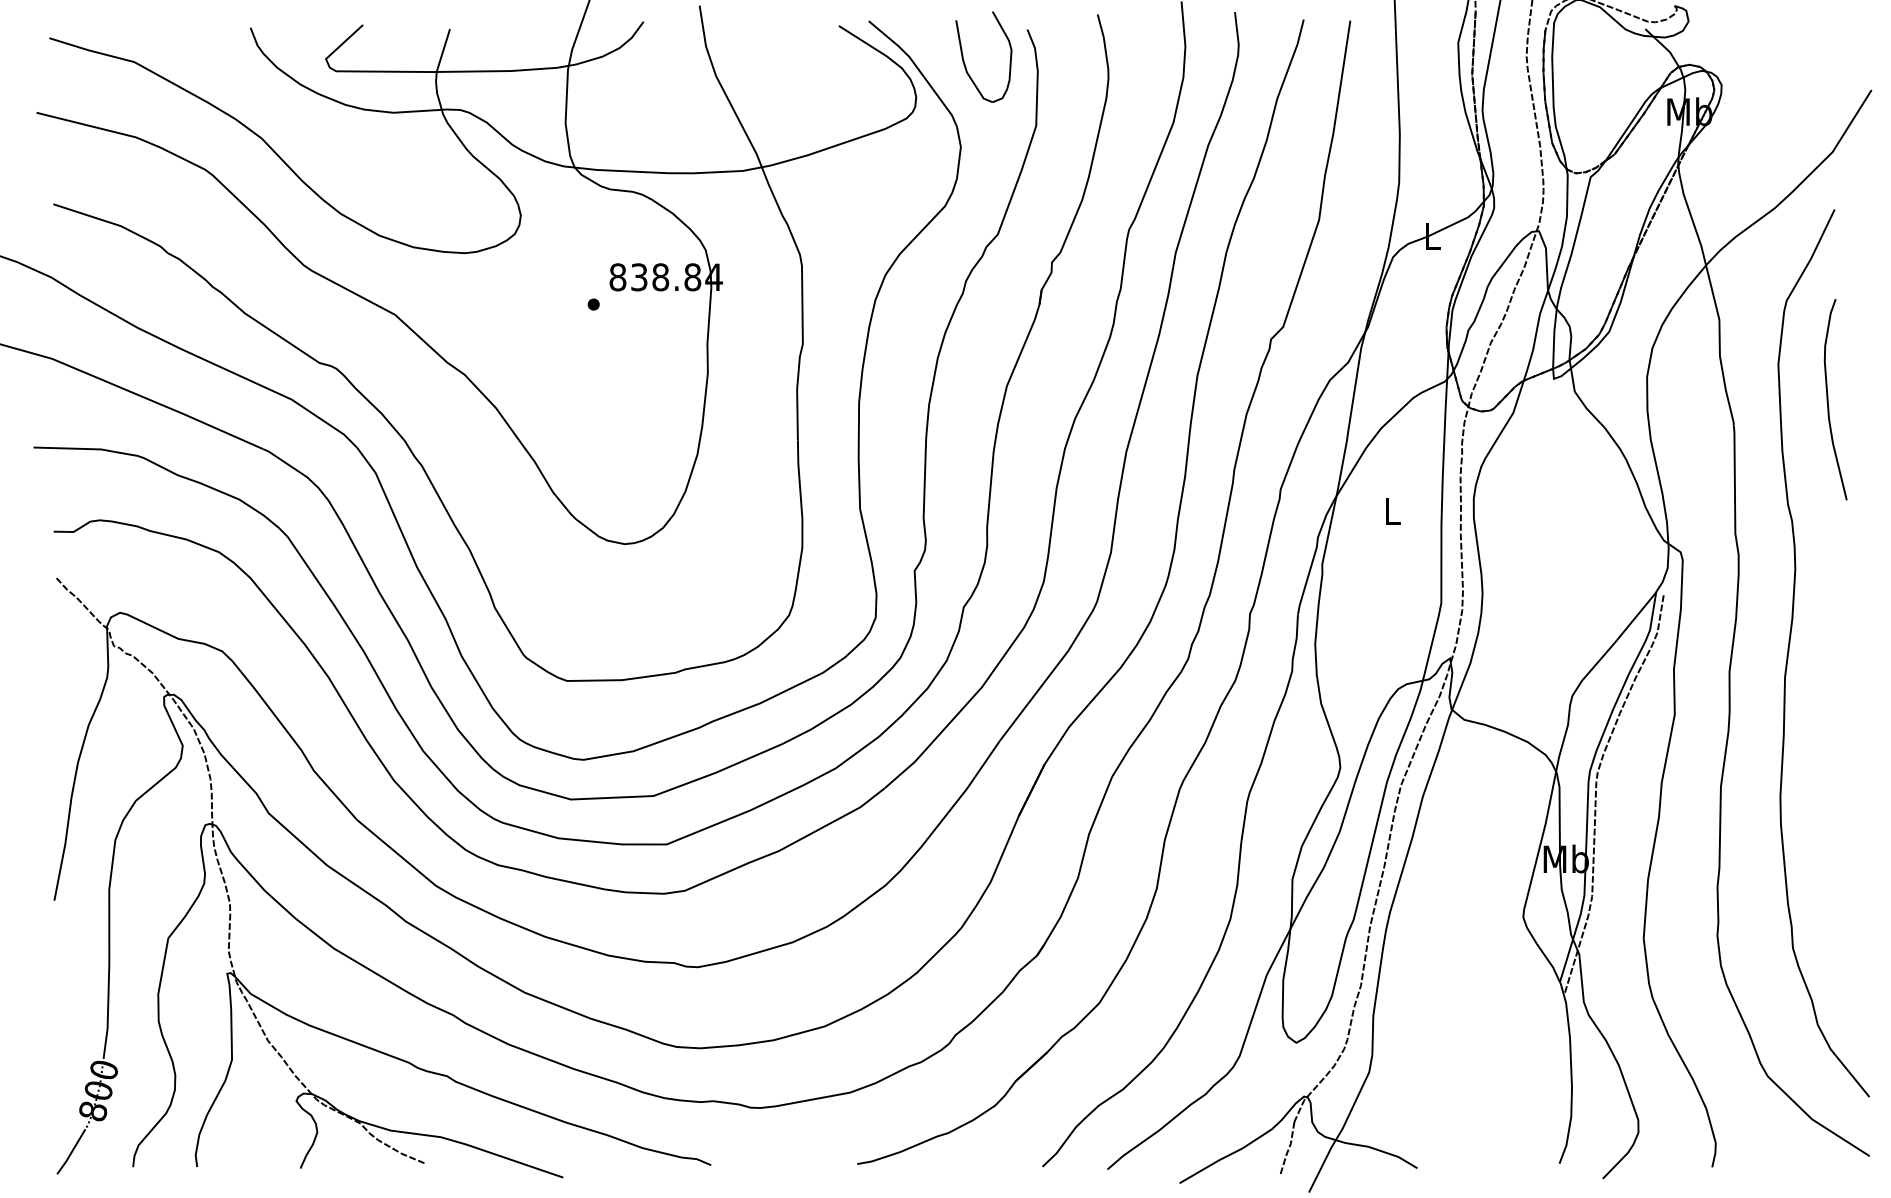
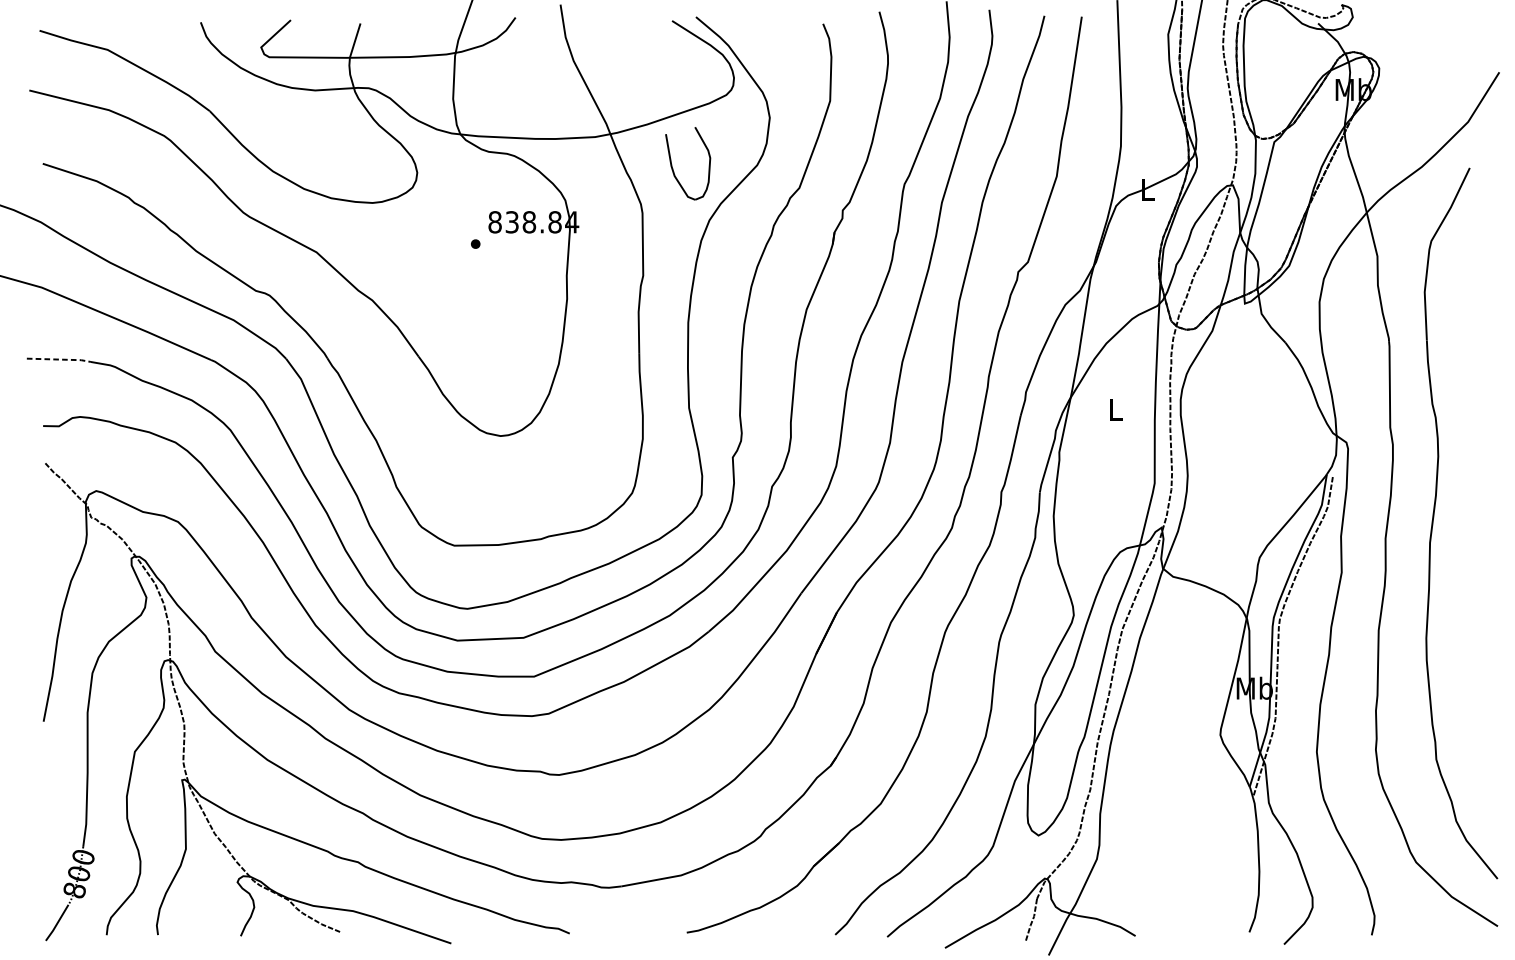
part: (965, 63) -> (673, 168), moved
part: (1828, 399) -> (1464, 320), removed
line: (74, 448) -> (59, 359), solid -> dashed

